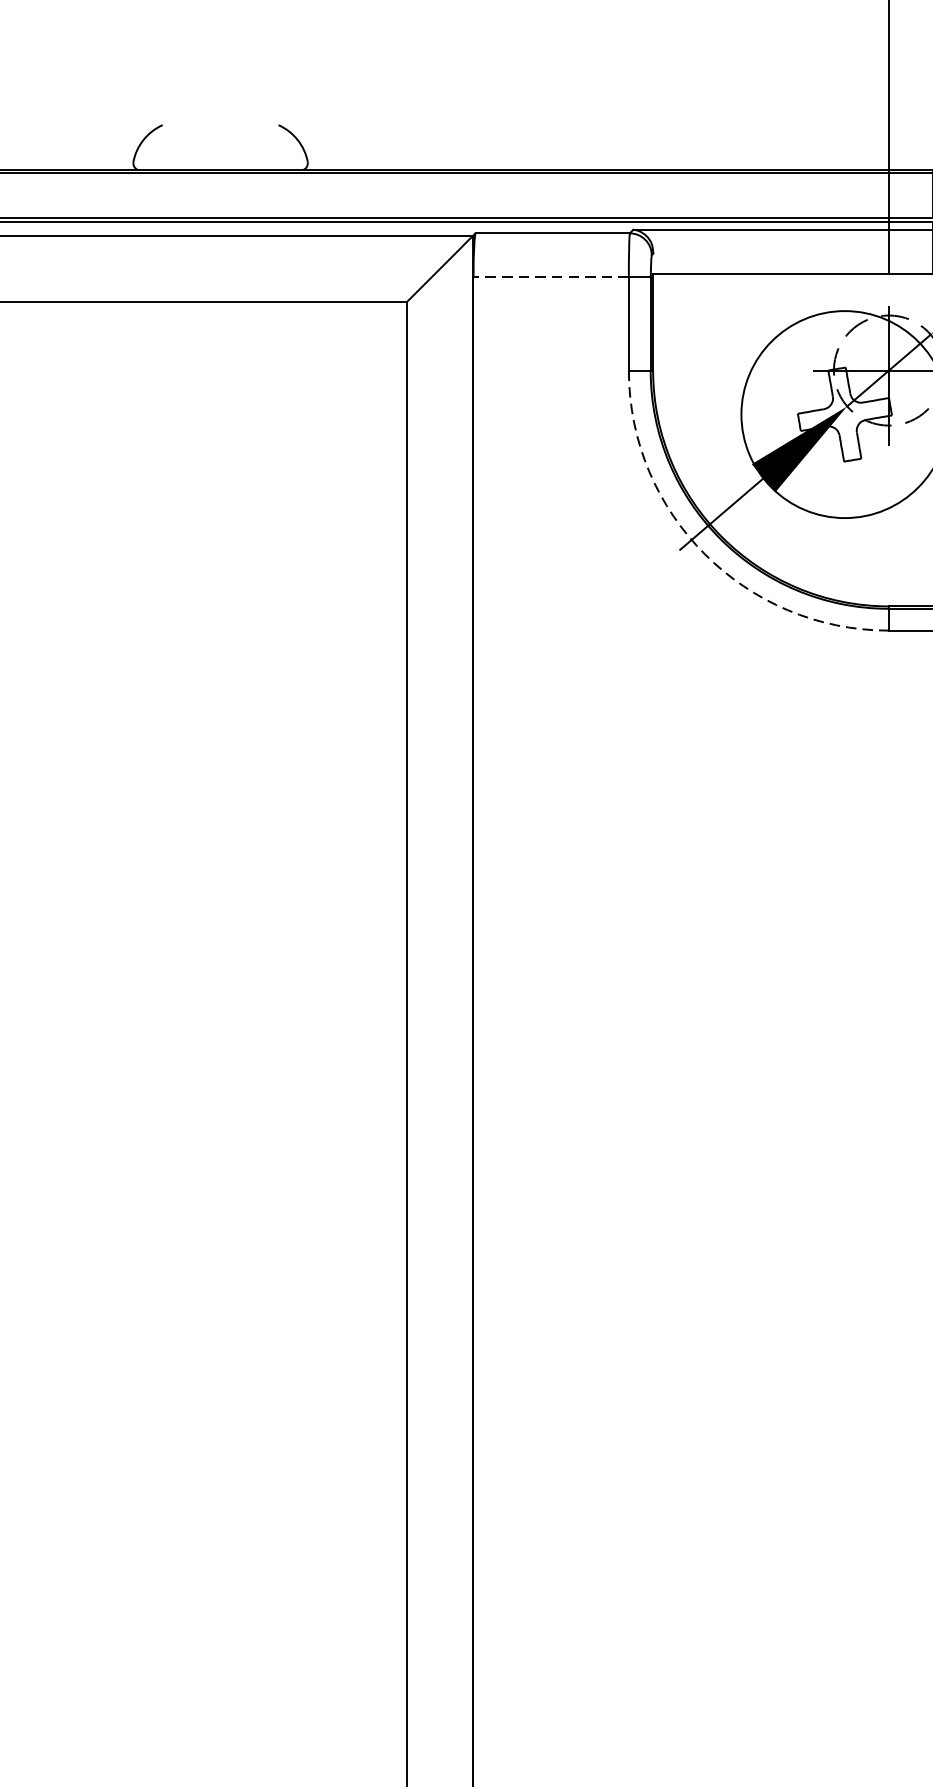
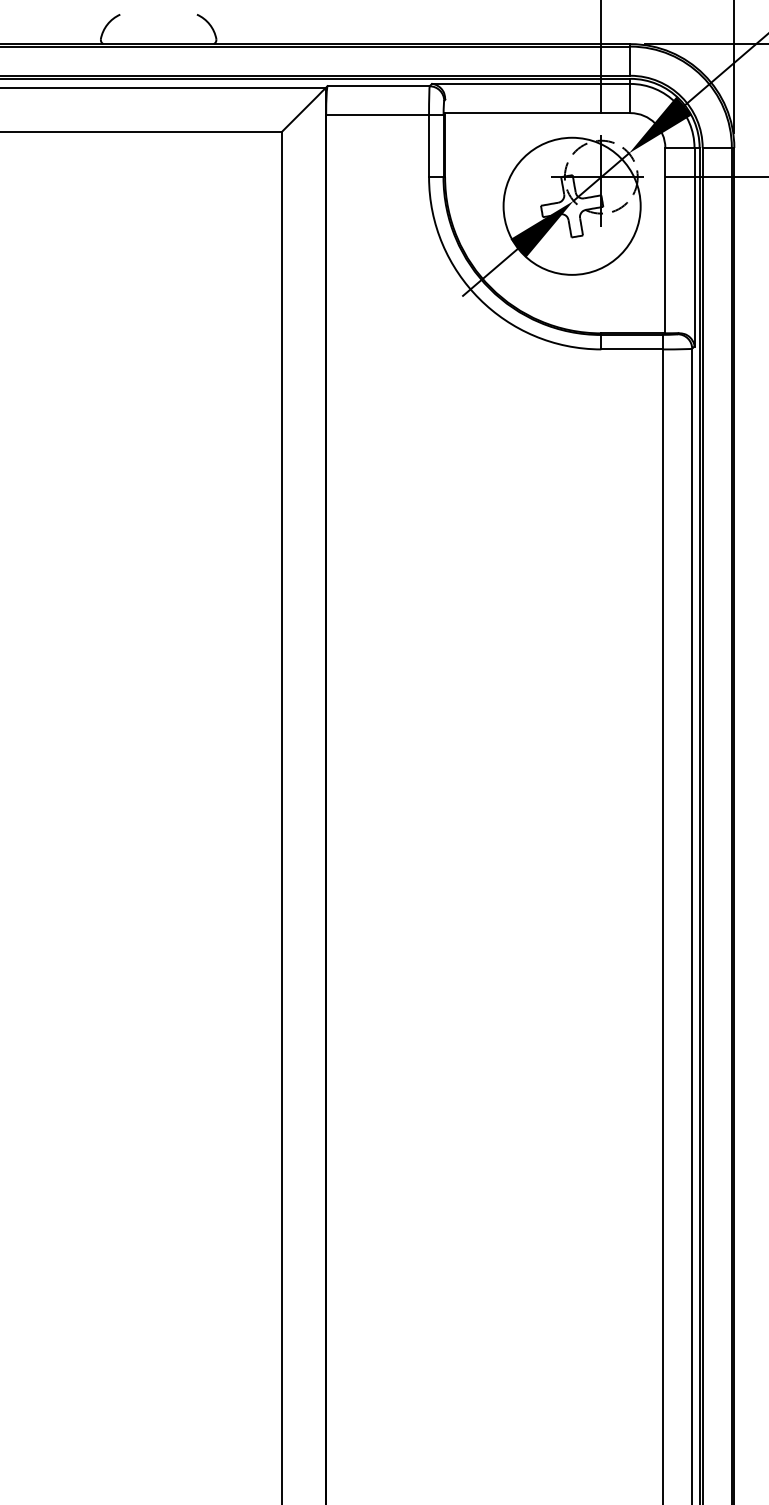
line: (551, 277) -> (377, 115), dashed -> solid
arc: (705, 553) -> (479, 298), dashed -> solid

